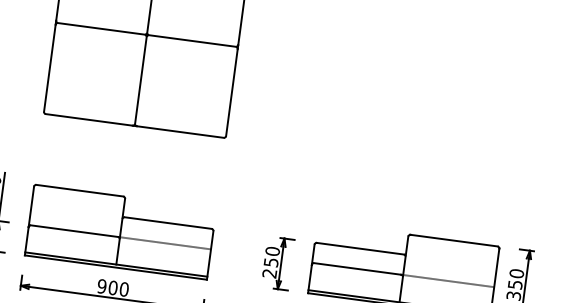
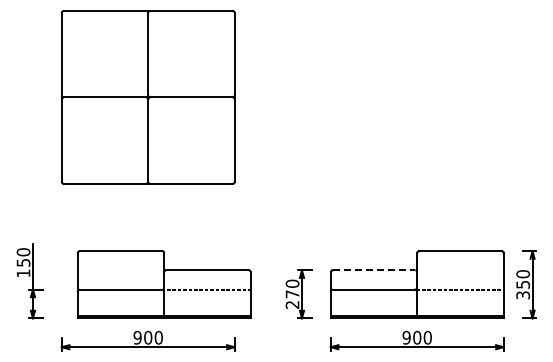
part: (119, 231) -> (163, 284), moved
line: (360, 248) -> (374, 270), solid -> dashed
text: (271, 262) -> (292, 294), 250 -> 270

